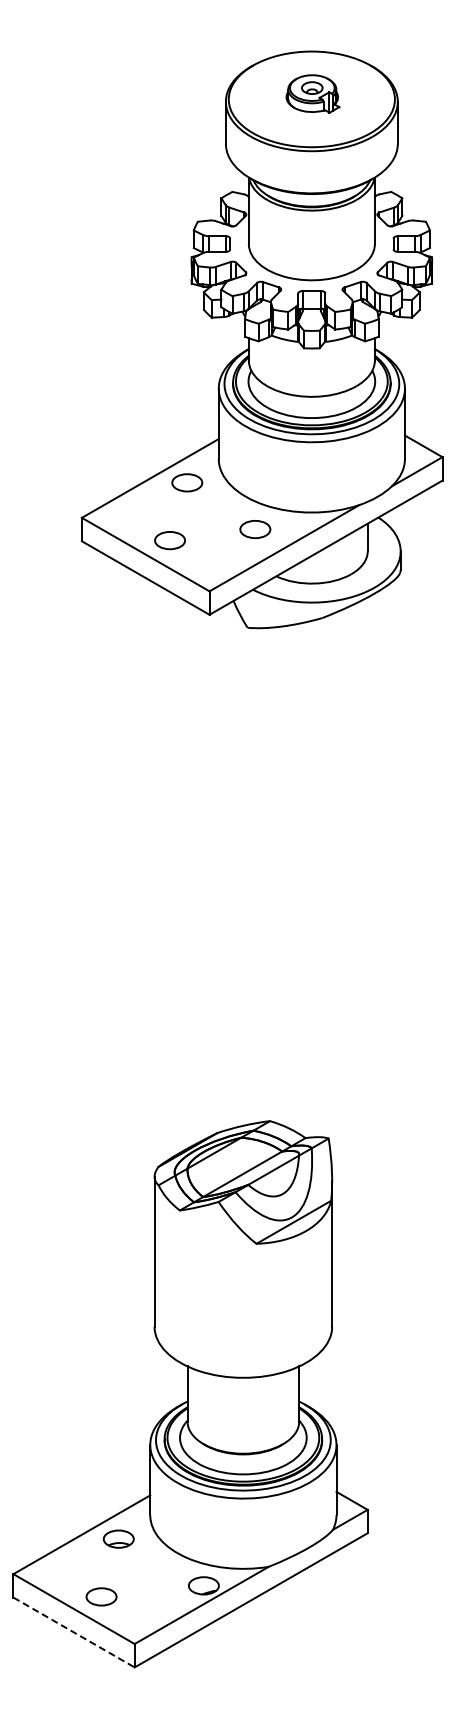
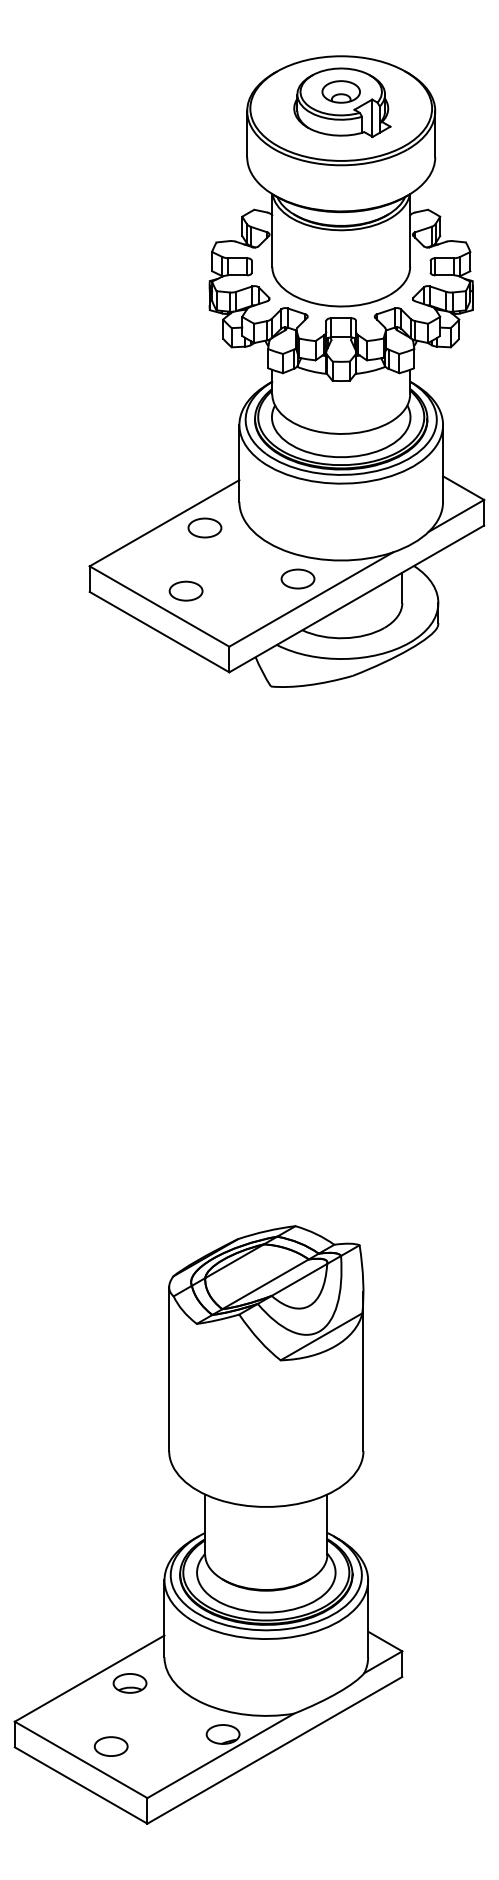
part: (312, 93) -> (341, 102), size x1.67
part: (255, 529) -> (298, 579), moved
line: (74, 1632) -> (81, 1785), dashed -> solid

